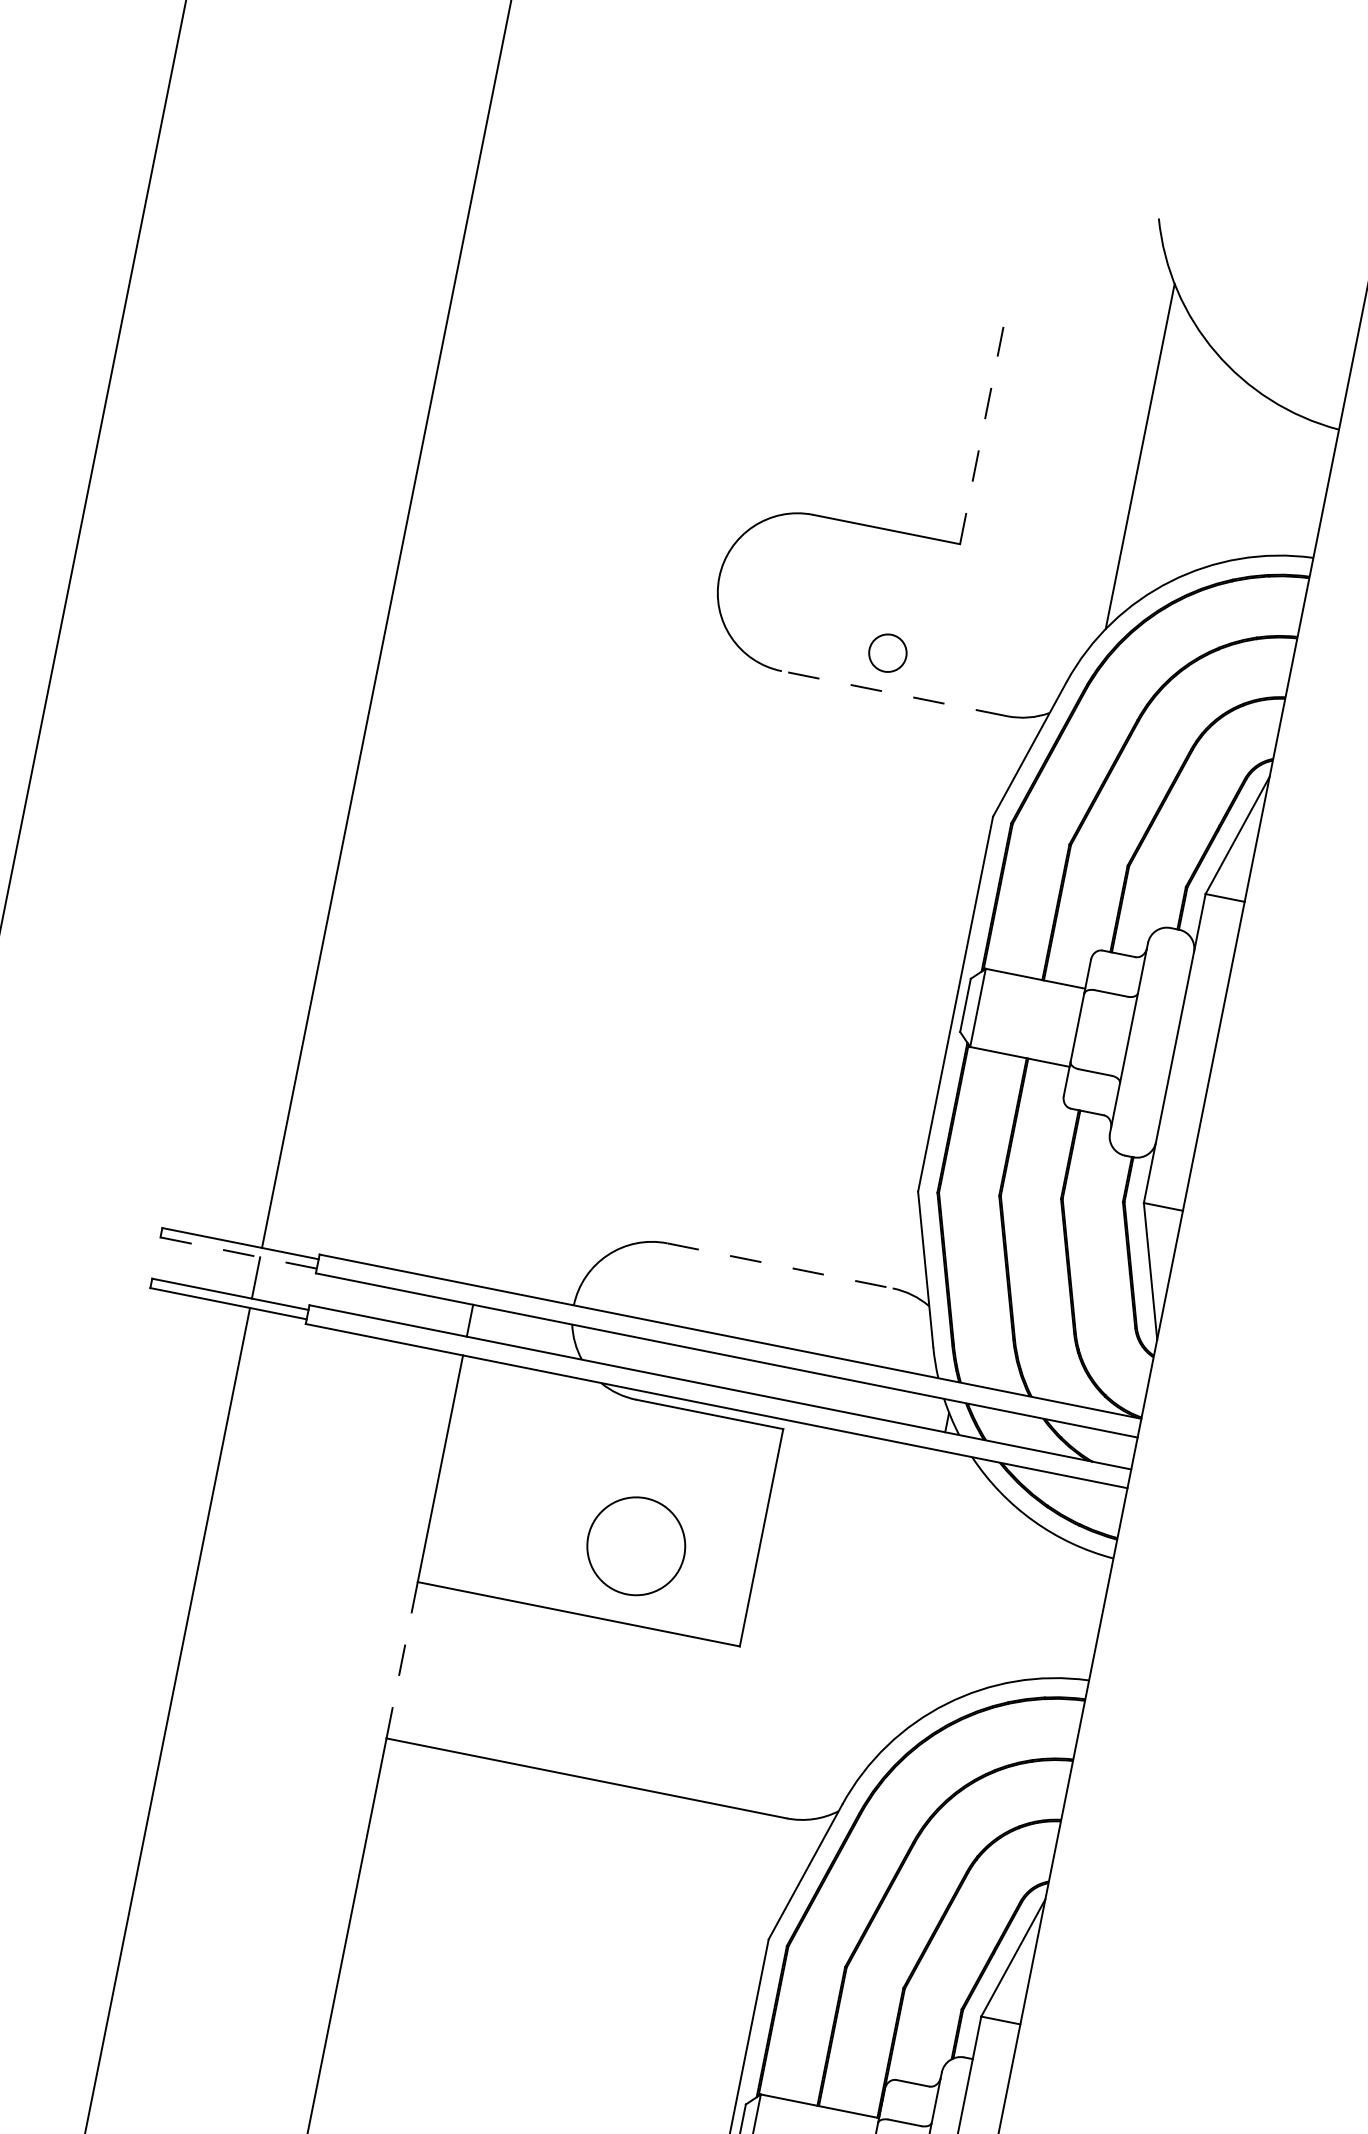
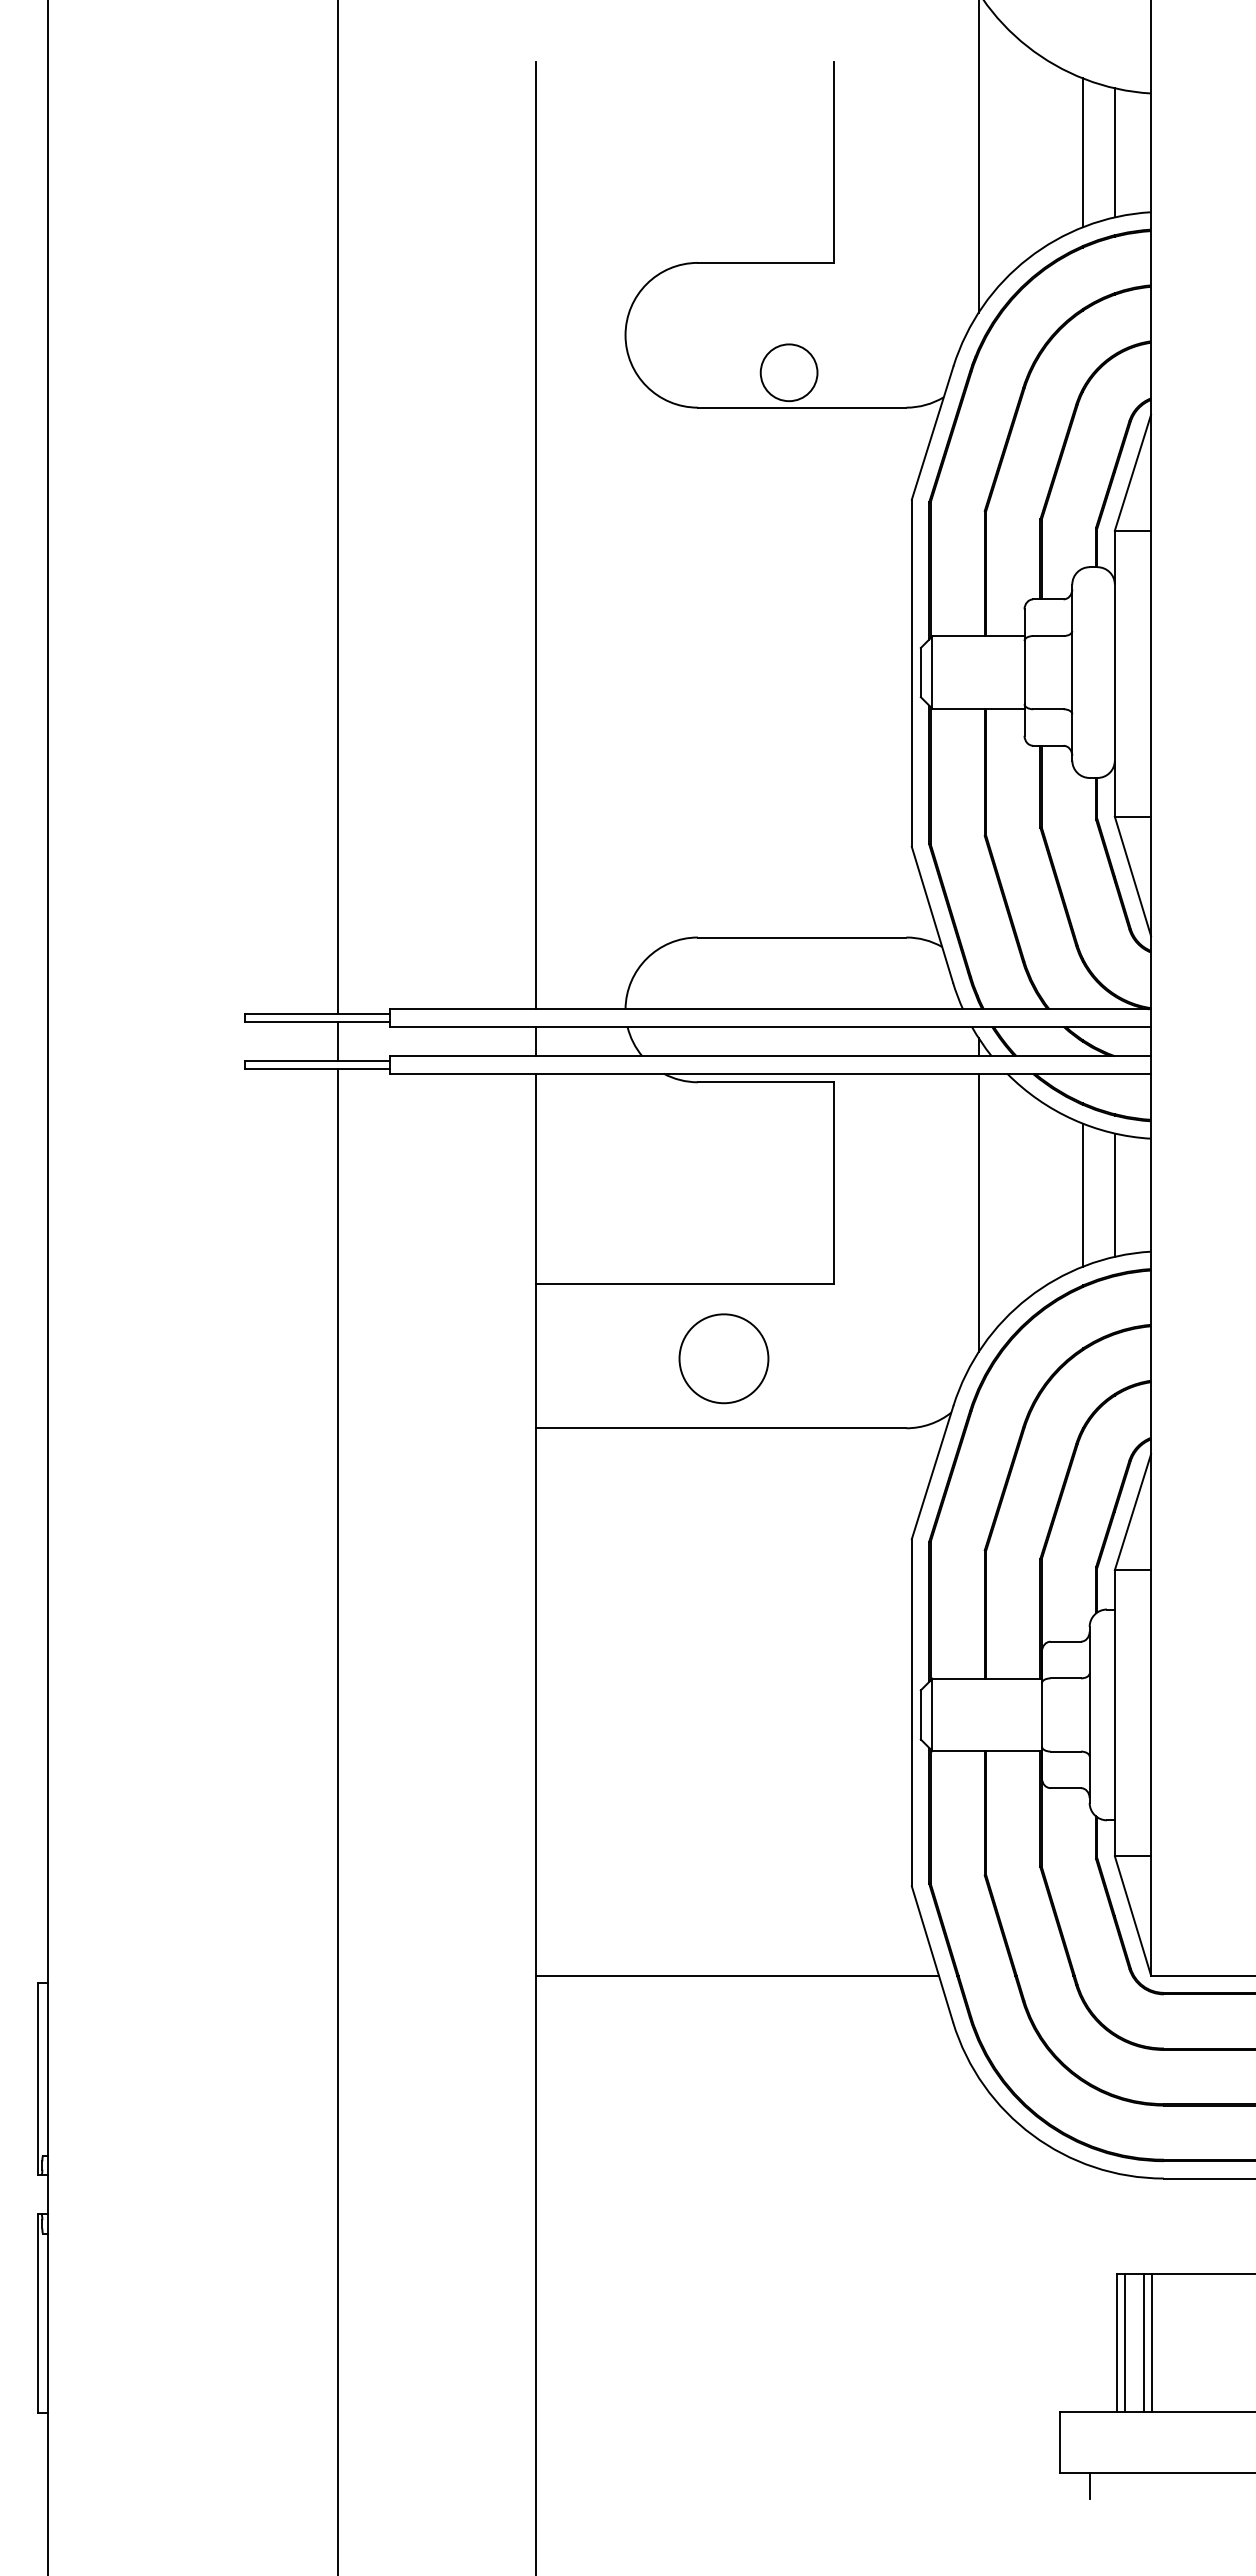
line: (982, 435) -> (834, 162), dashed -> solid
line: (1253, 478) -> (1083, 152), added
line: (1286, 485) -> (1114, 152), added
circle: (887, 652) -> (788, 372), size x1.67
line: (893, 693) -> (801, 407), dashed -> solid
line: (578, 774) -> (535, 535), added
line: (238, 1253) -> (317, 1022), dashed -> solid
line: (780, 1265) -> (802, 937), dashed -> solid
circle: (635, 1545) -> (723, 1358), moved
line: (911, 1600) -> (978, 1212), added
line: (1028, 1604) -> (1083, 1194), added
line: (1061, 1610) -> (1114, 1194), added
line: (401, 1659) -> (535, 1355), dashed -> solid

